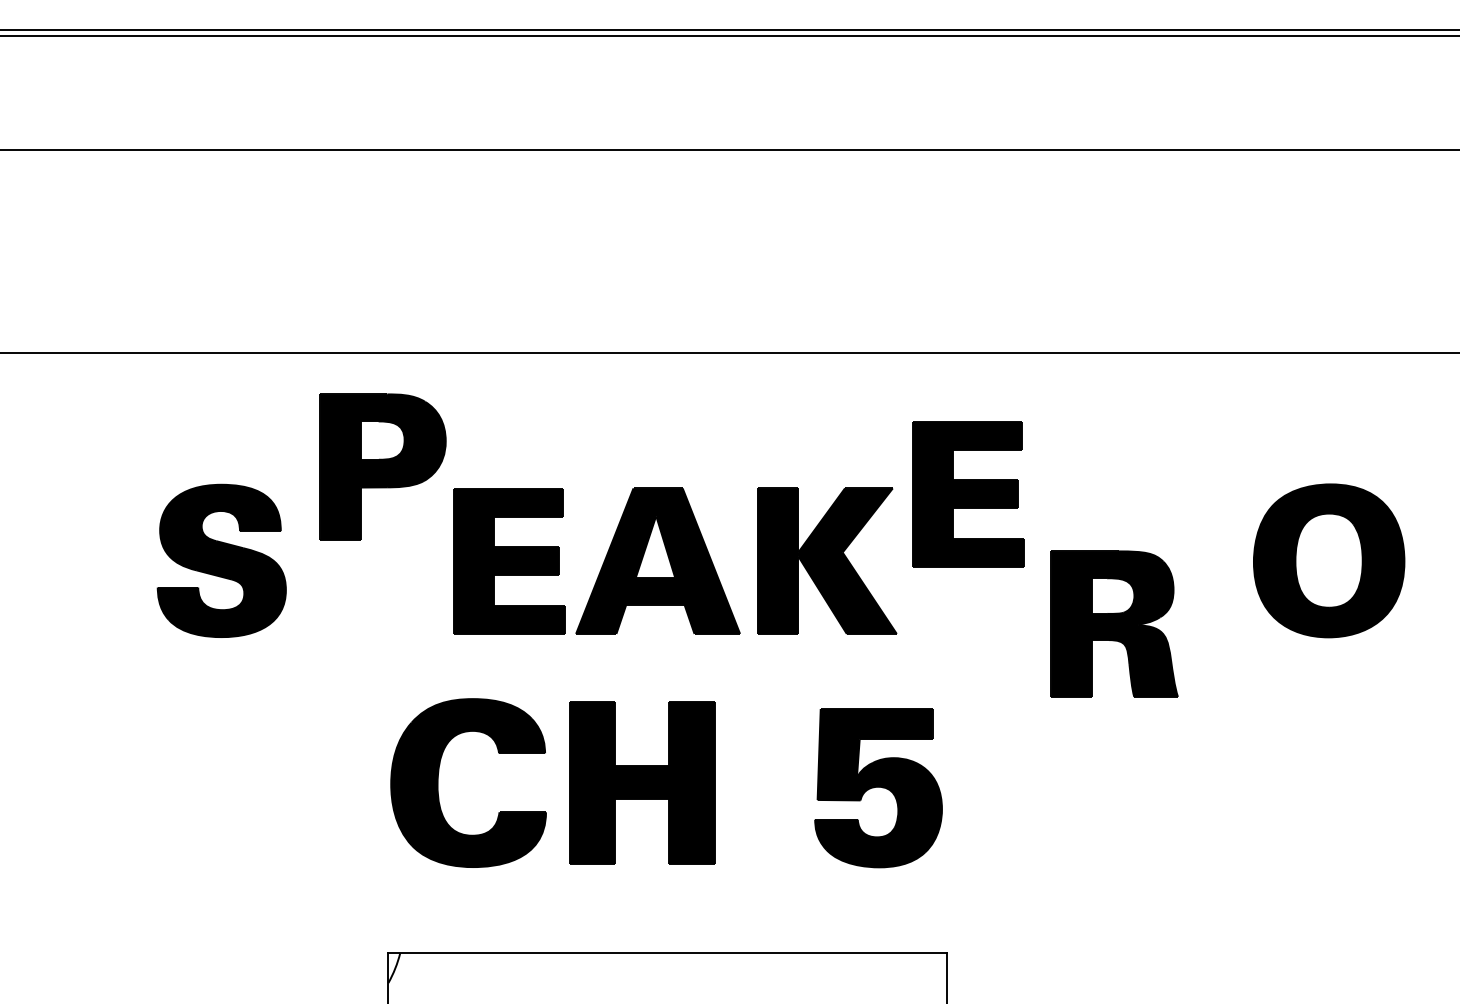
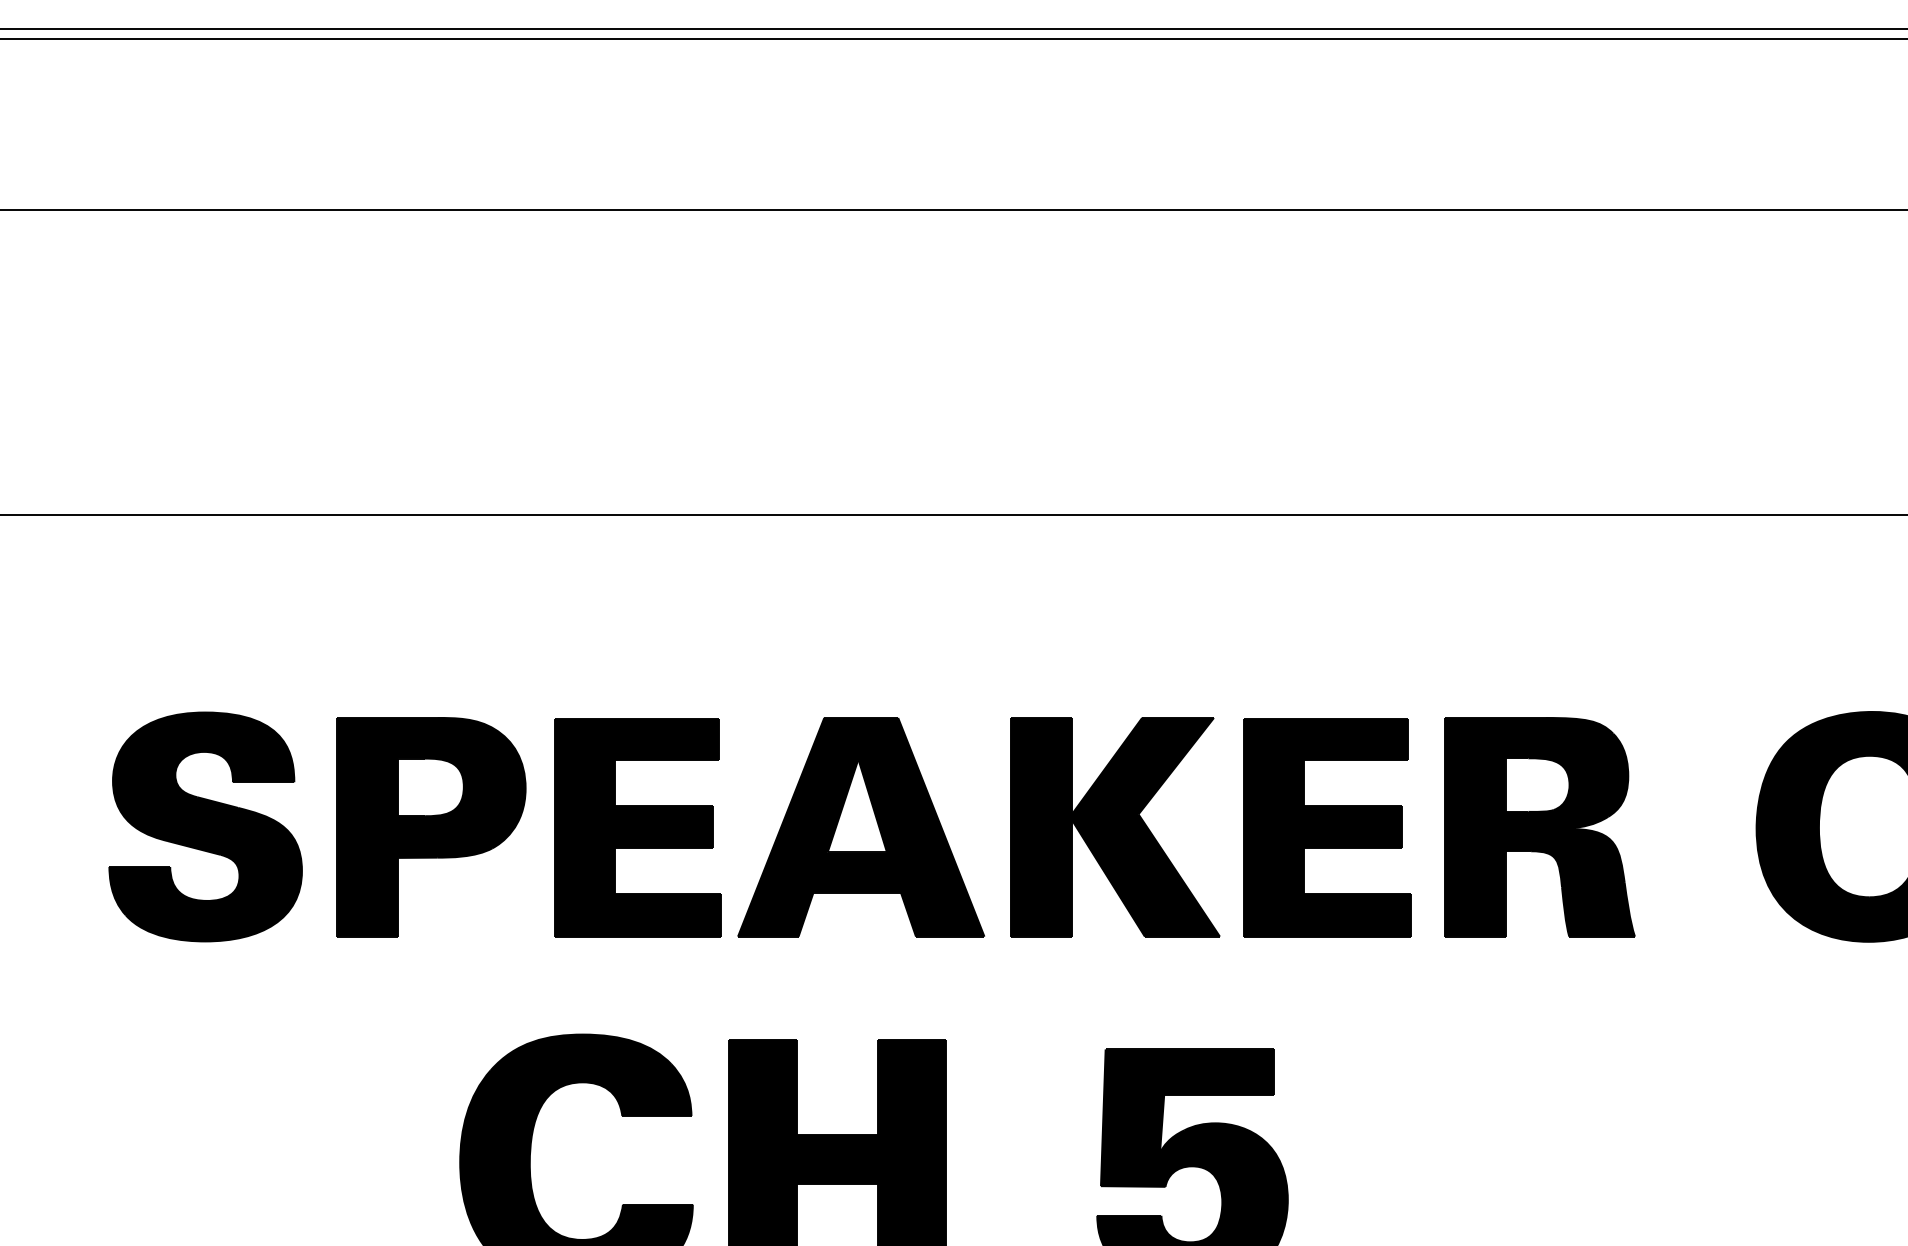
part: (382, 466) -> (430, 826), moved
part: (968, 494) -> (1327, 827), moved
part: (1114, 623) -> (1539, 826), moved

